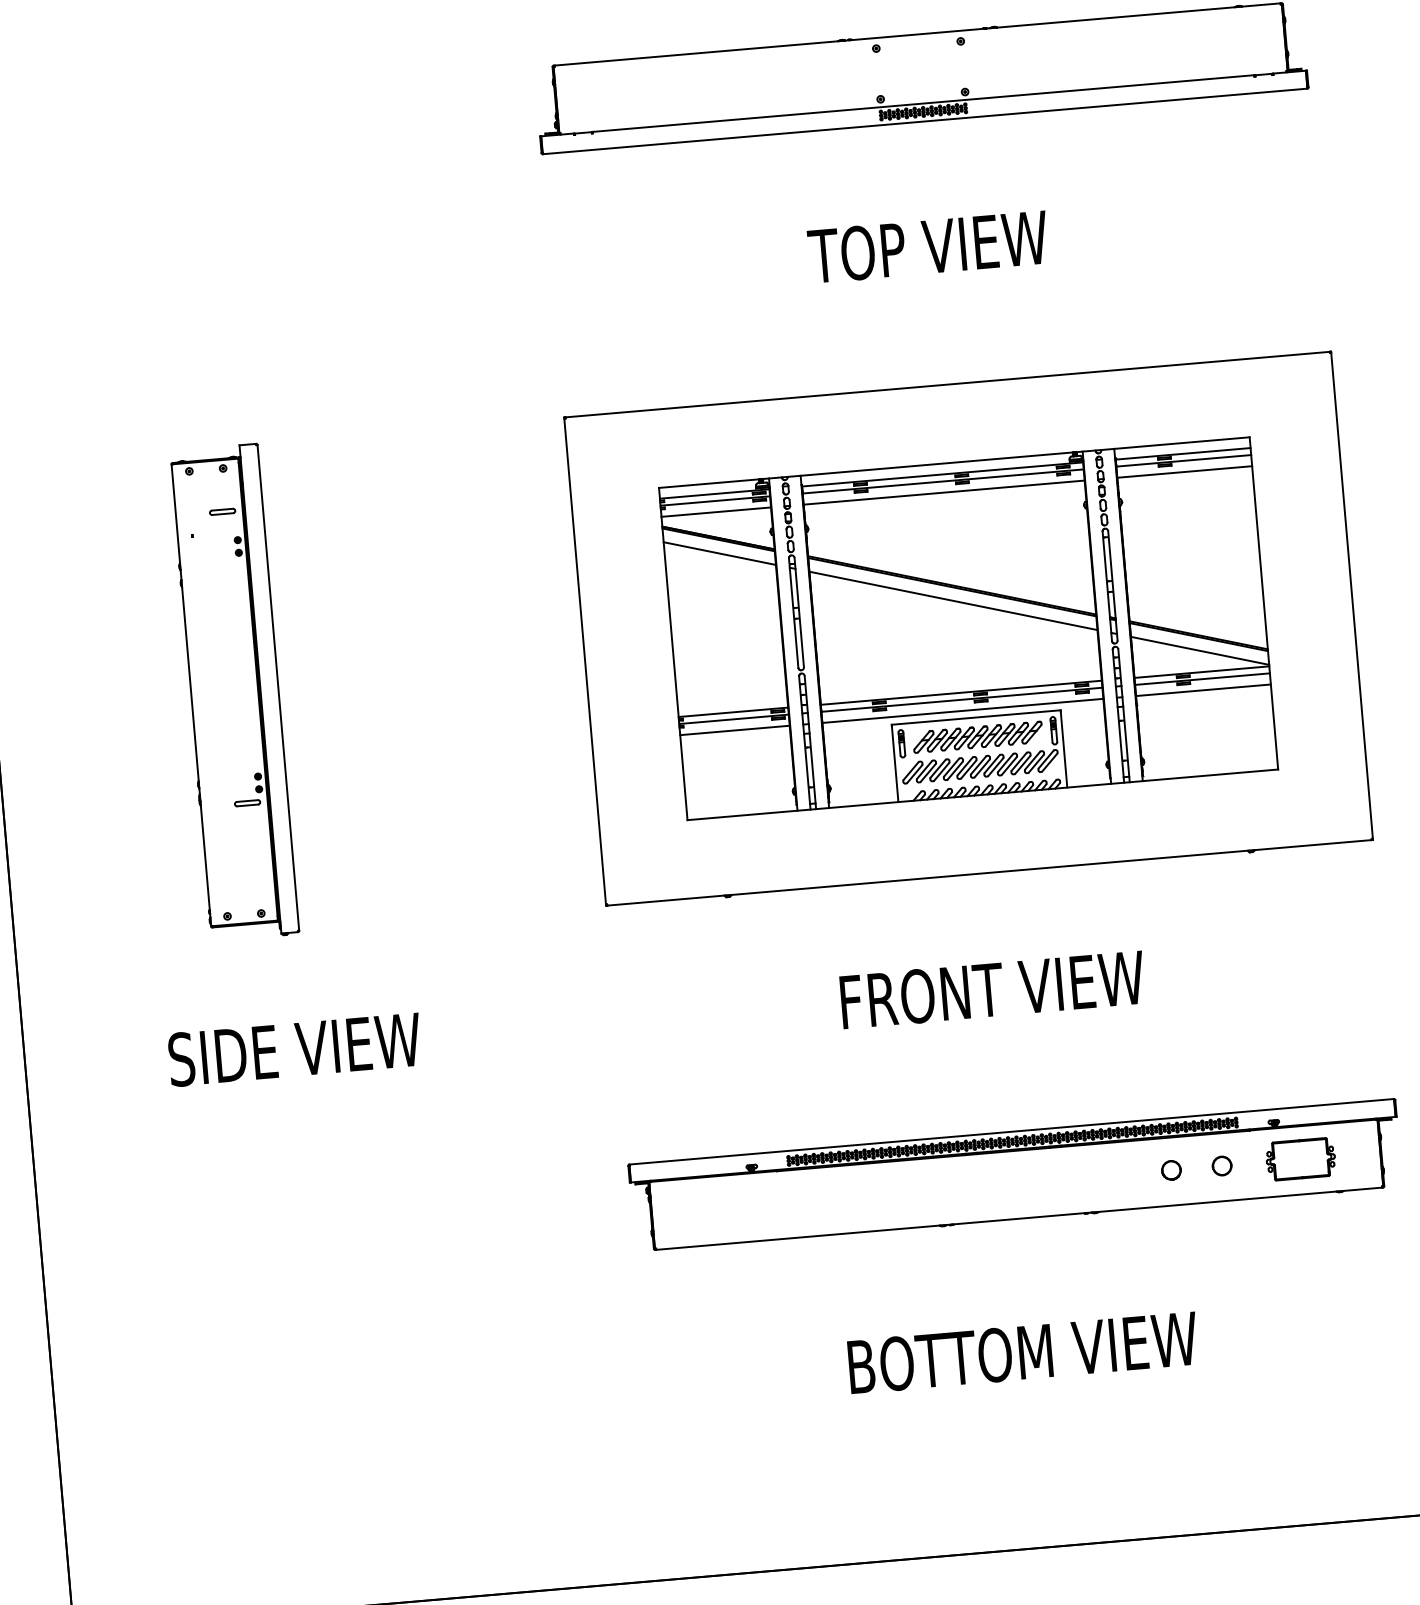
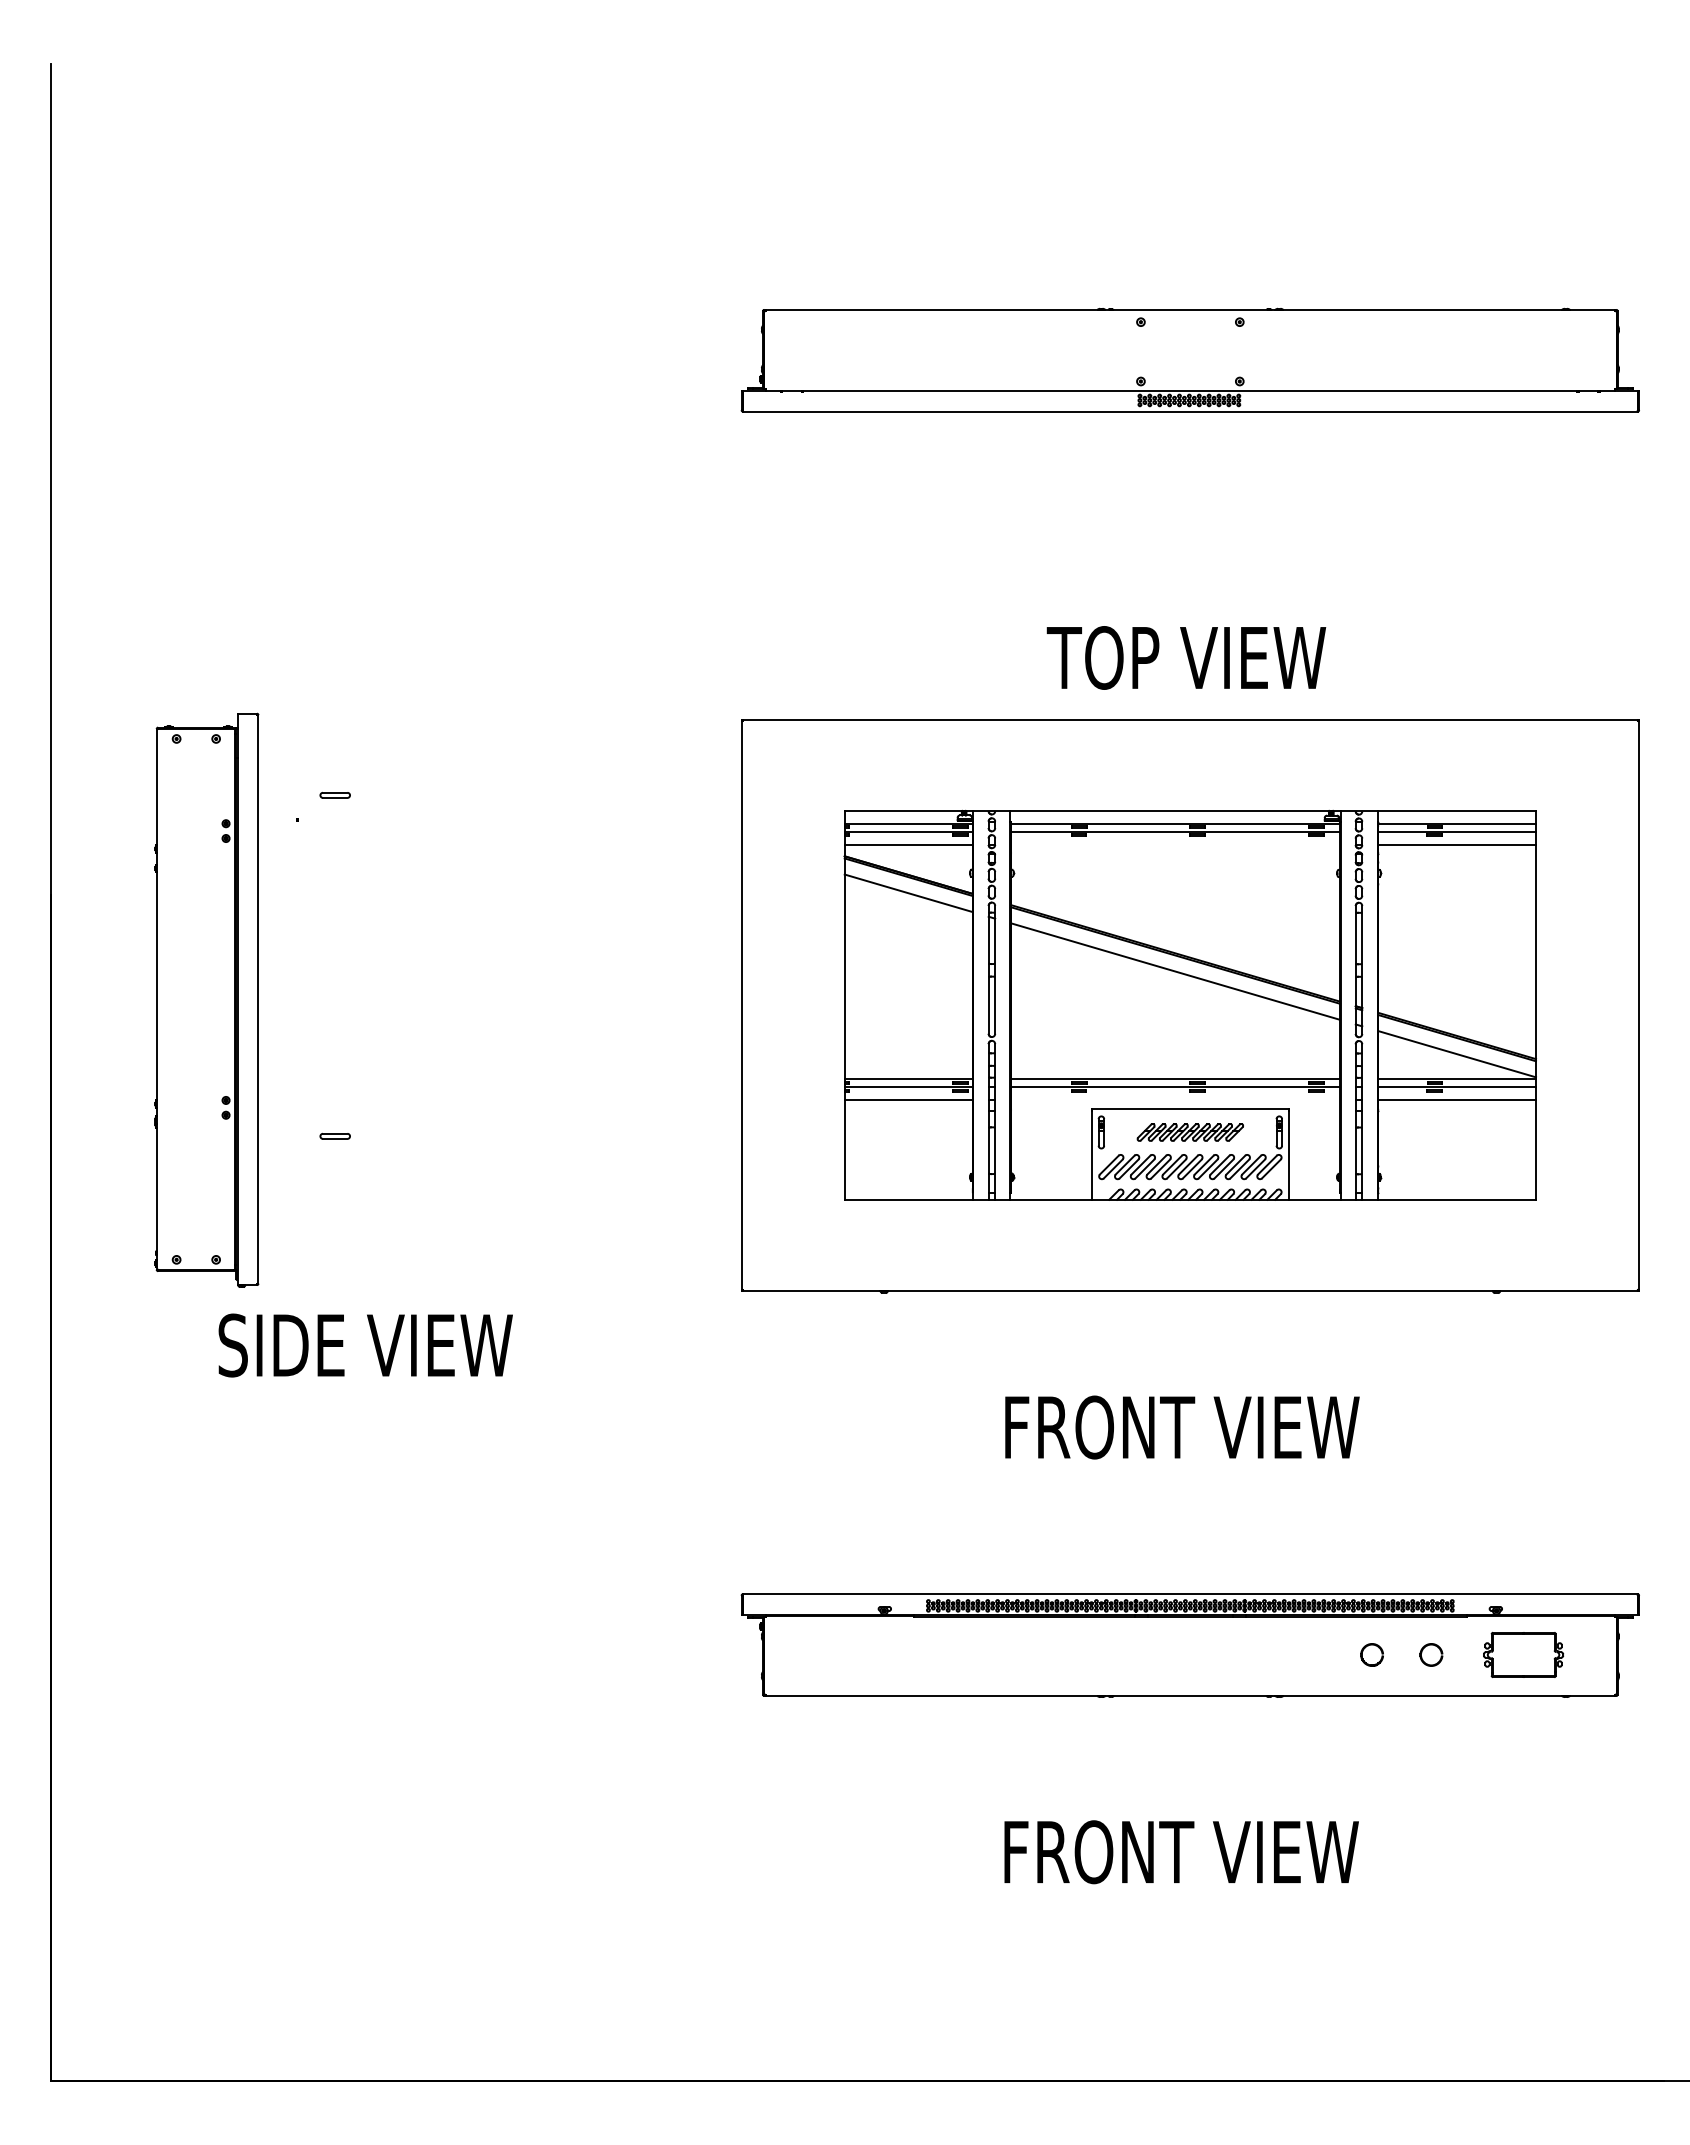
text: (928, 246) -> (1186, 657), moved
line: (944, 492) -> (1175, 844), removed
part: (233, 691) -> (206, 999), moved
line: (962, 711) -> (1175, 1100), removed
part: (978, 737) -> (1190, 1132), size x0.7
text: (294, 1049) -> (365, 1345), moved
text: (1023, 1353) -> (1181, 1852), BOTTOM VIEW -> FRONT VIEW

